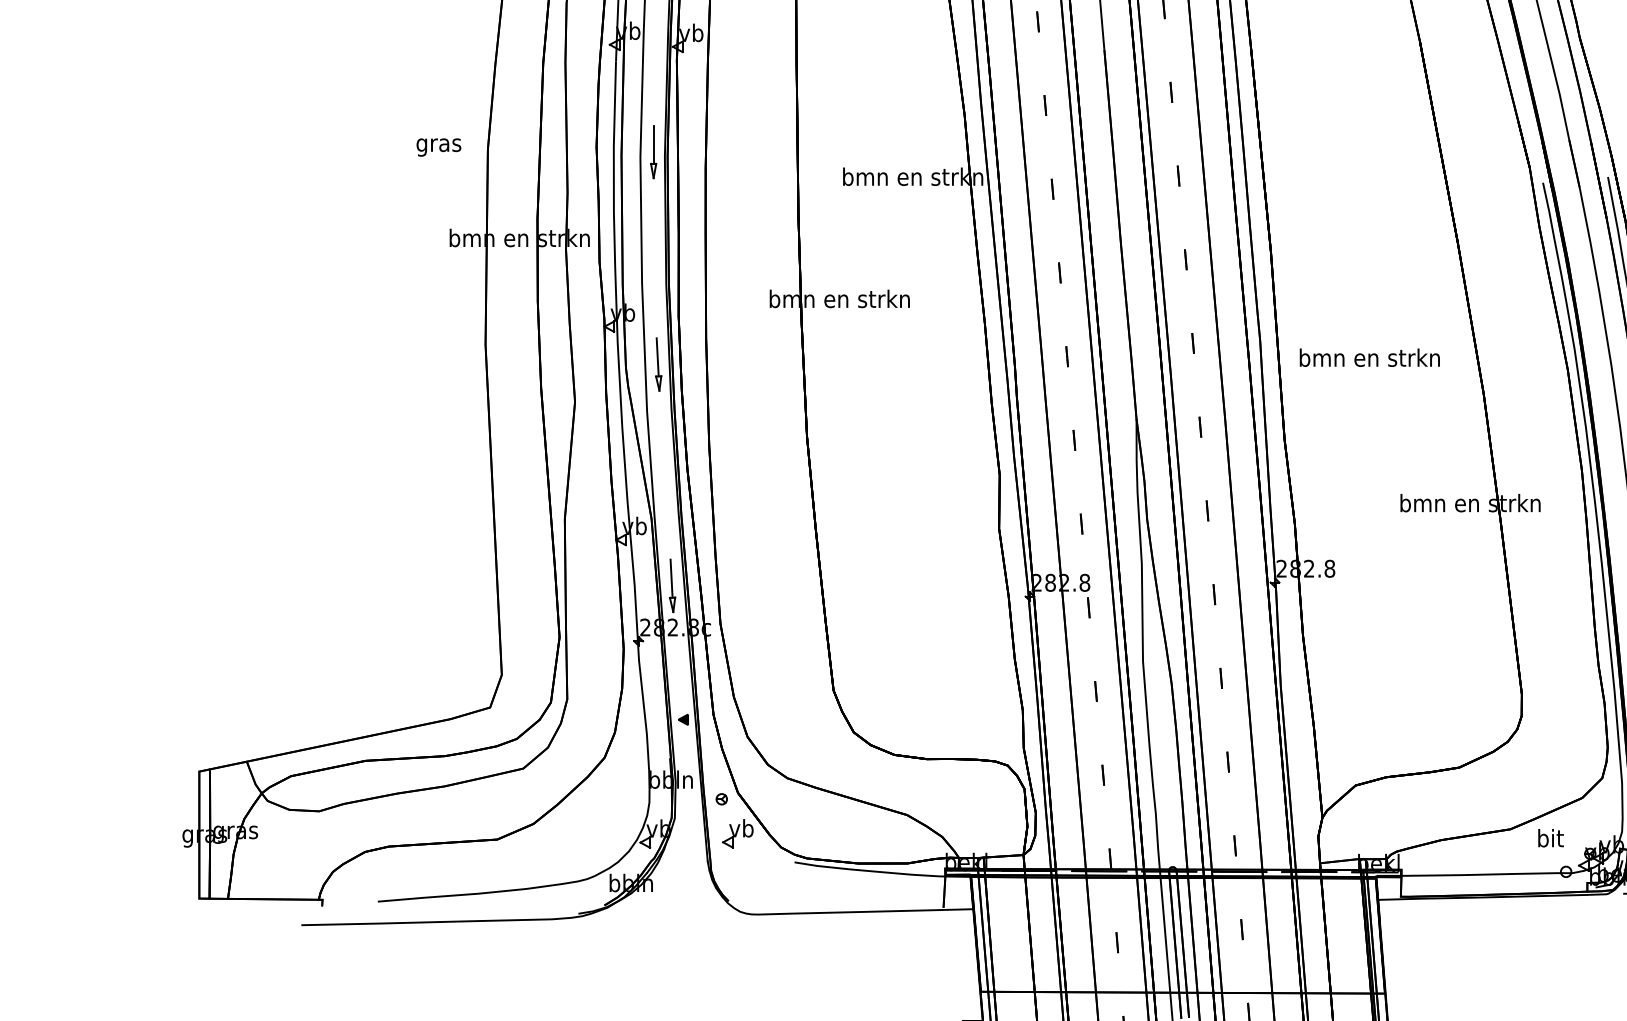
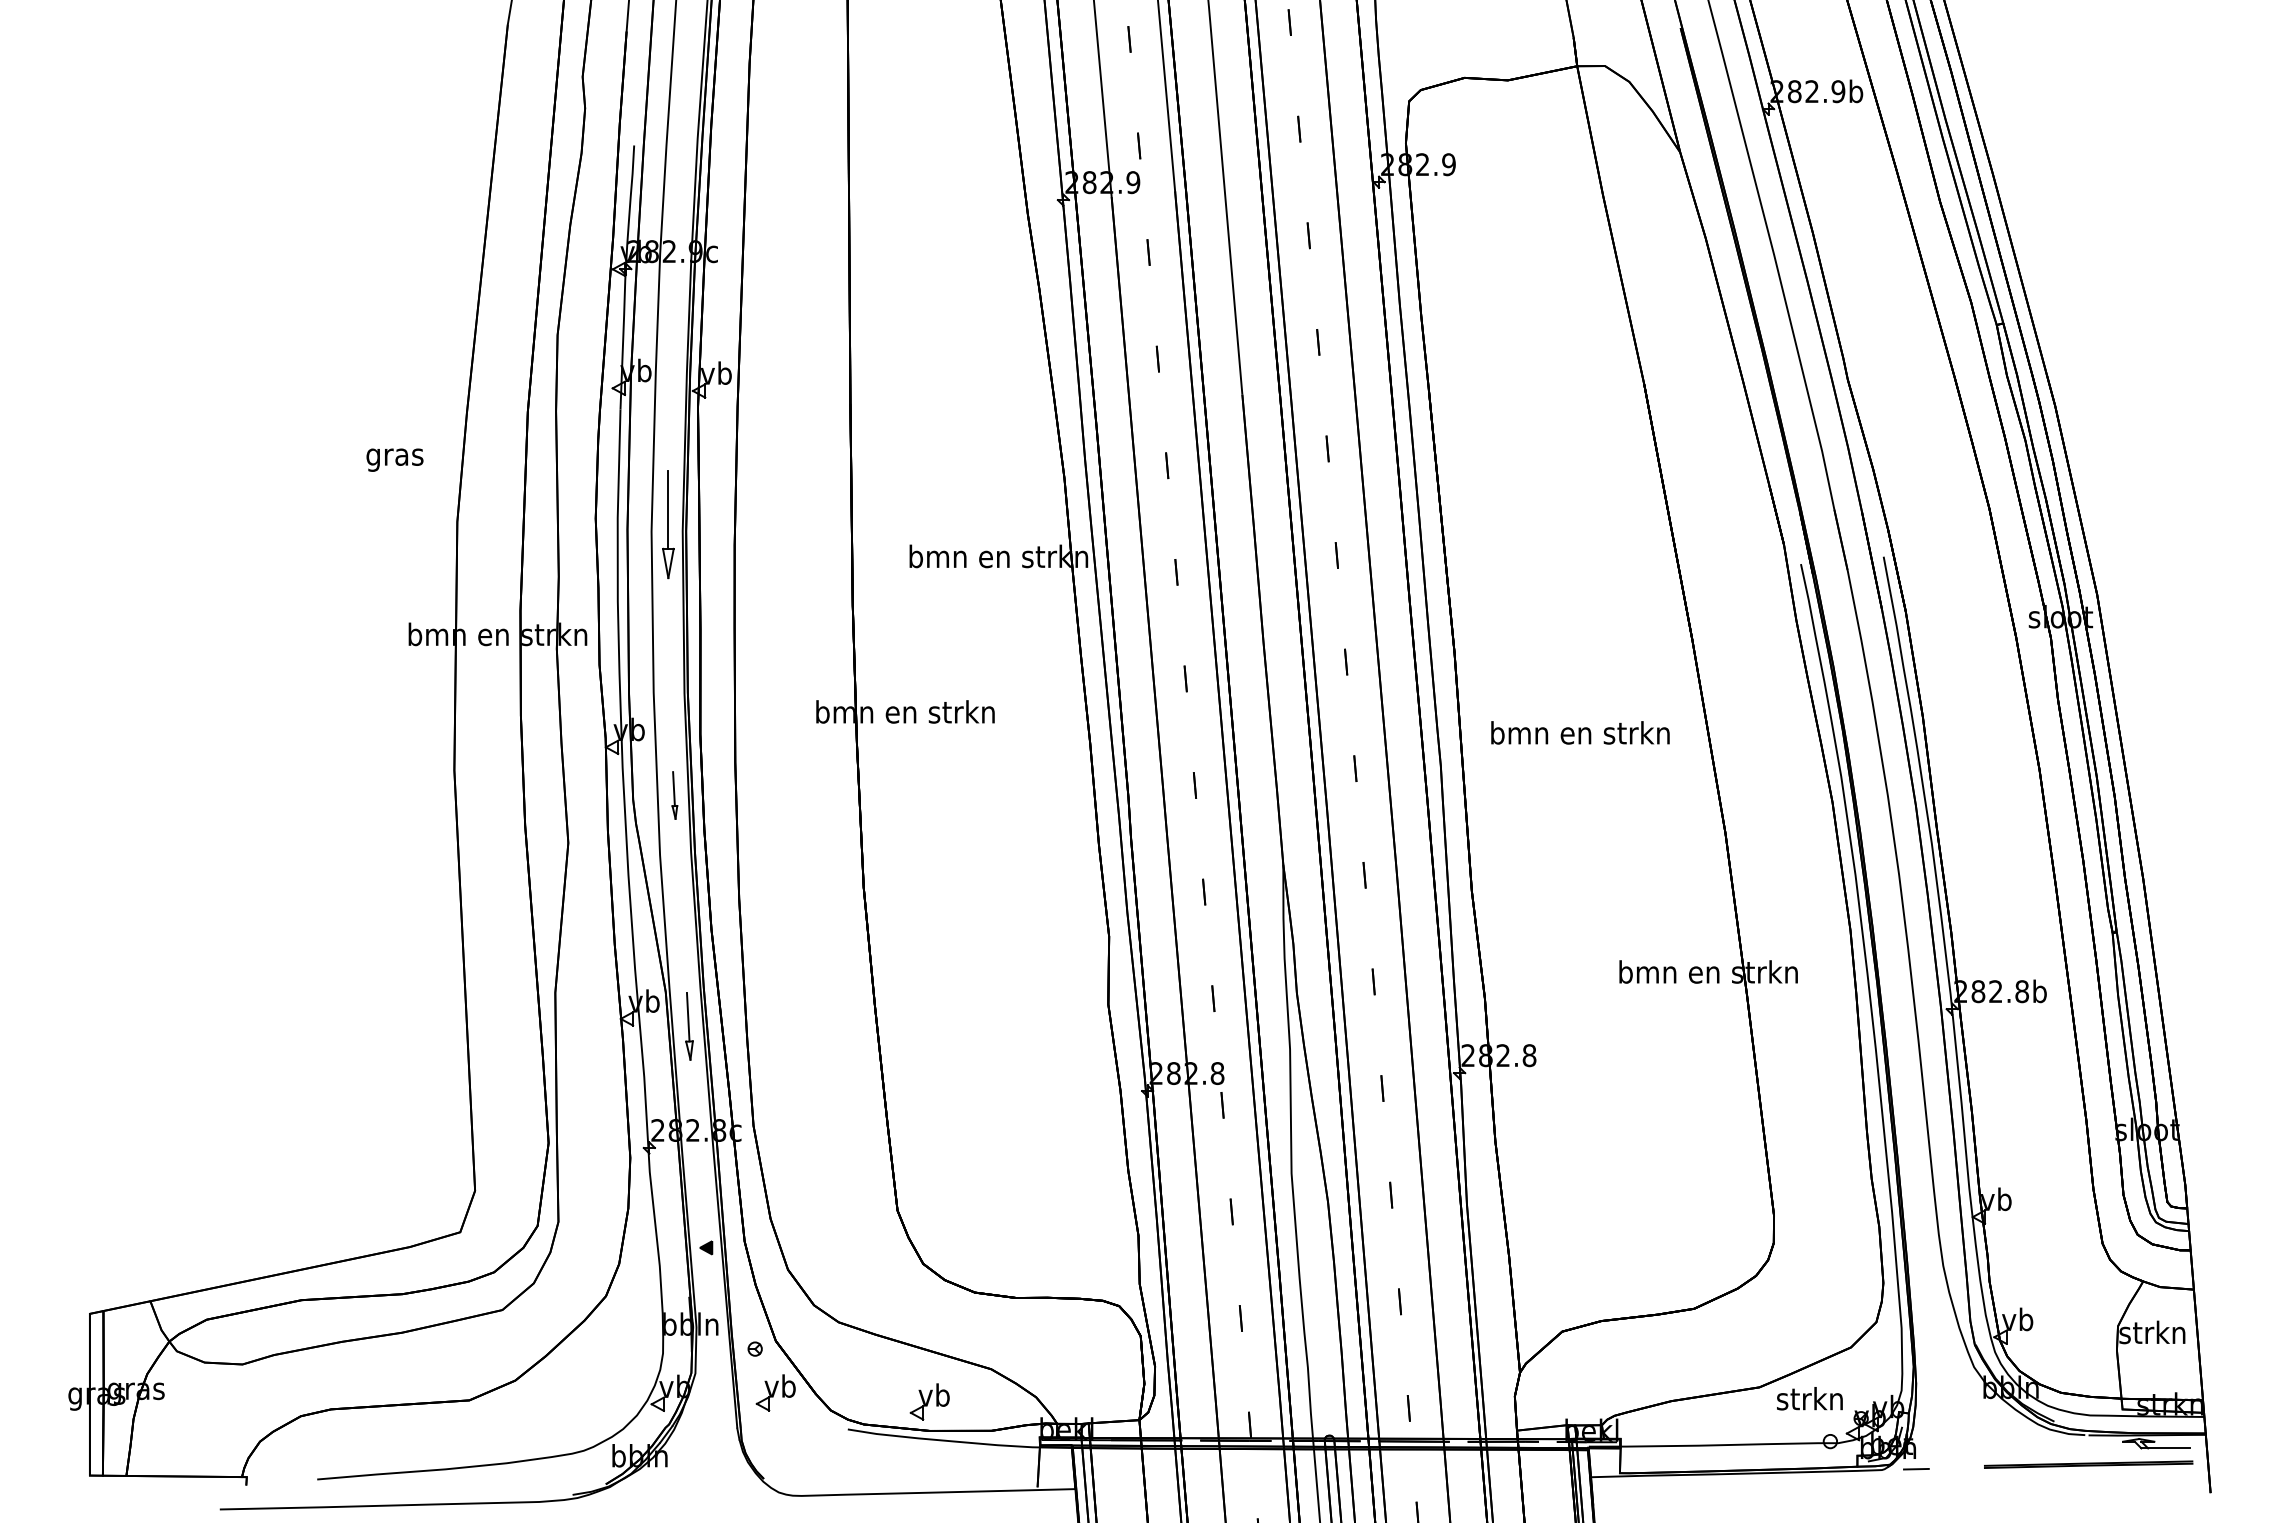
text: (438, 147) -> (394, 459), moved
part: (653, 151) -> (668, 524), size x1.6
text: (1369, 357) -> (1580, 732), moved
part: (658, 364) -> (674, 795), size x0.7
part: (672, 585) -> (689, 1026), moved
text: (1549, 838) -> (1809, 1398), bit -> strkn
part: (858, 840) -> (929, 1401), added

